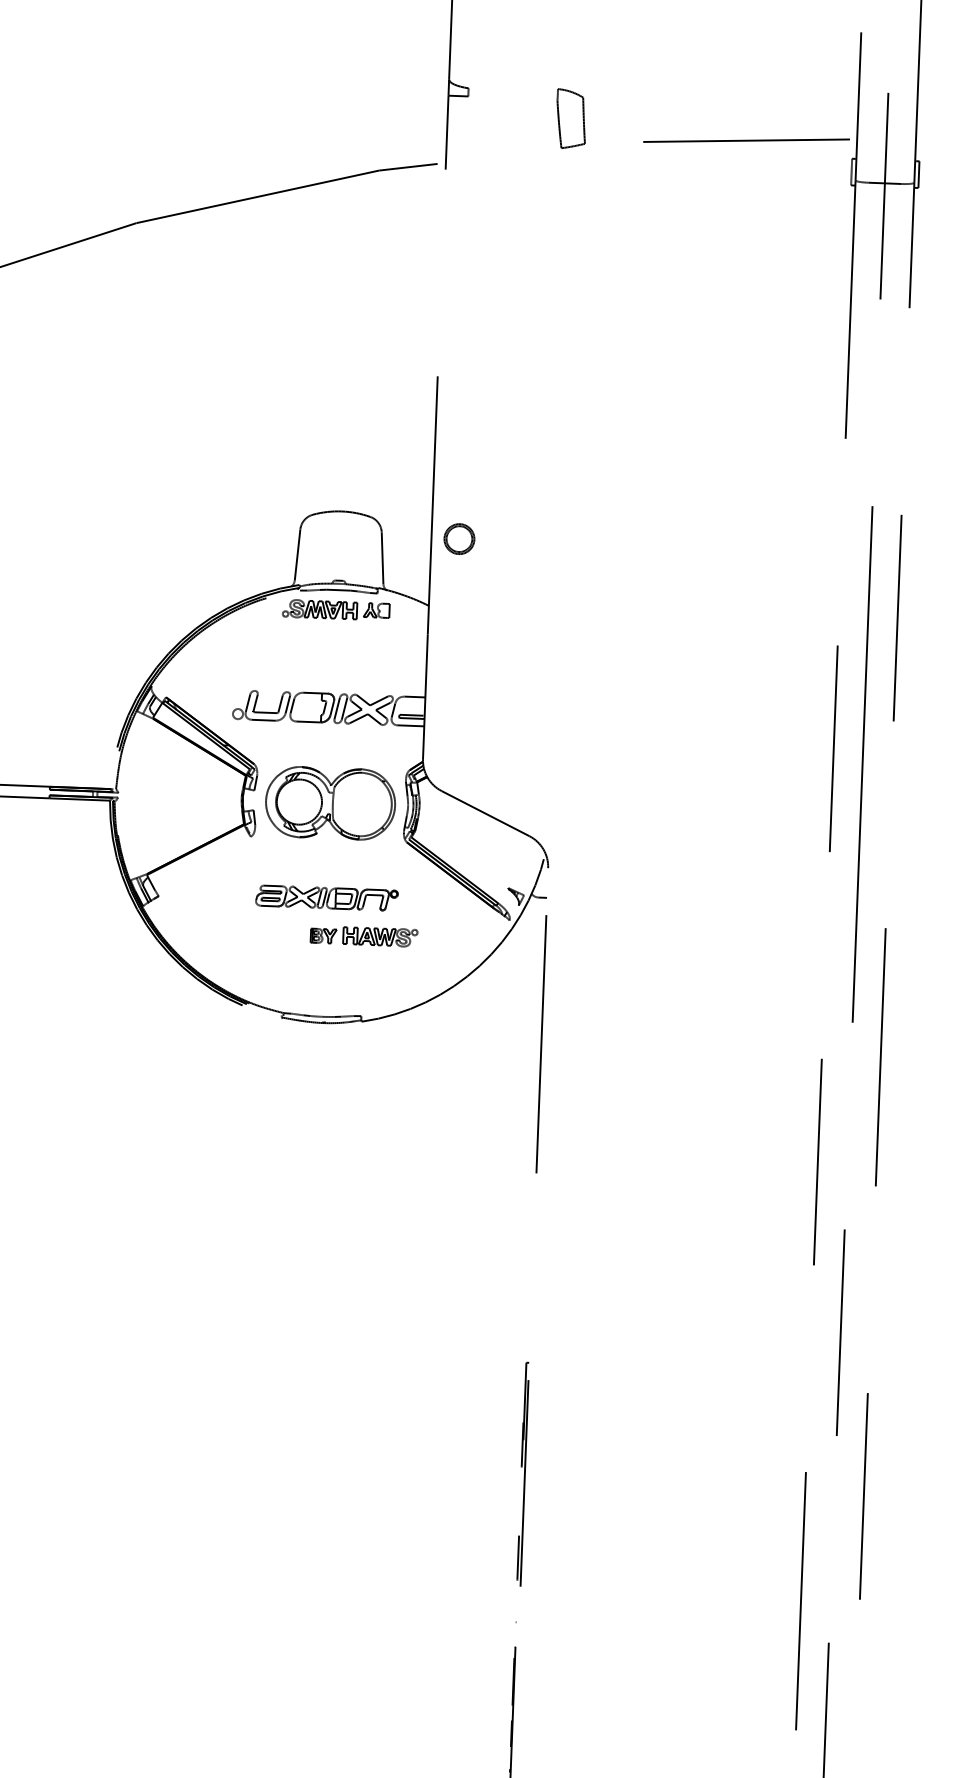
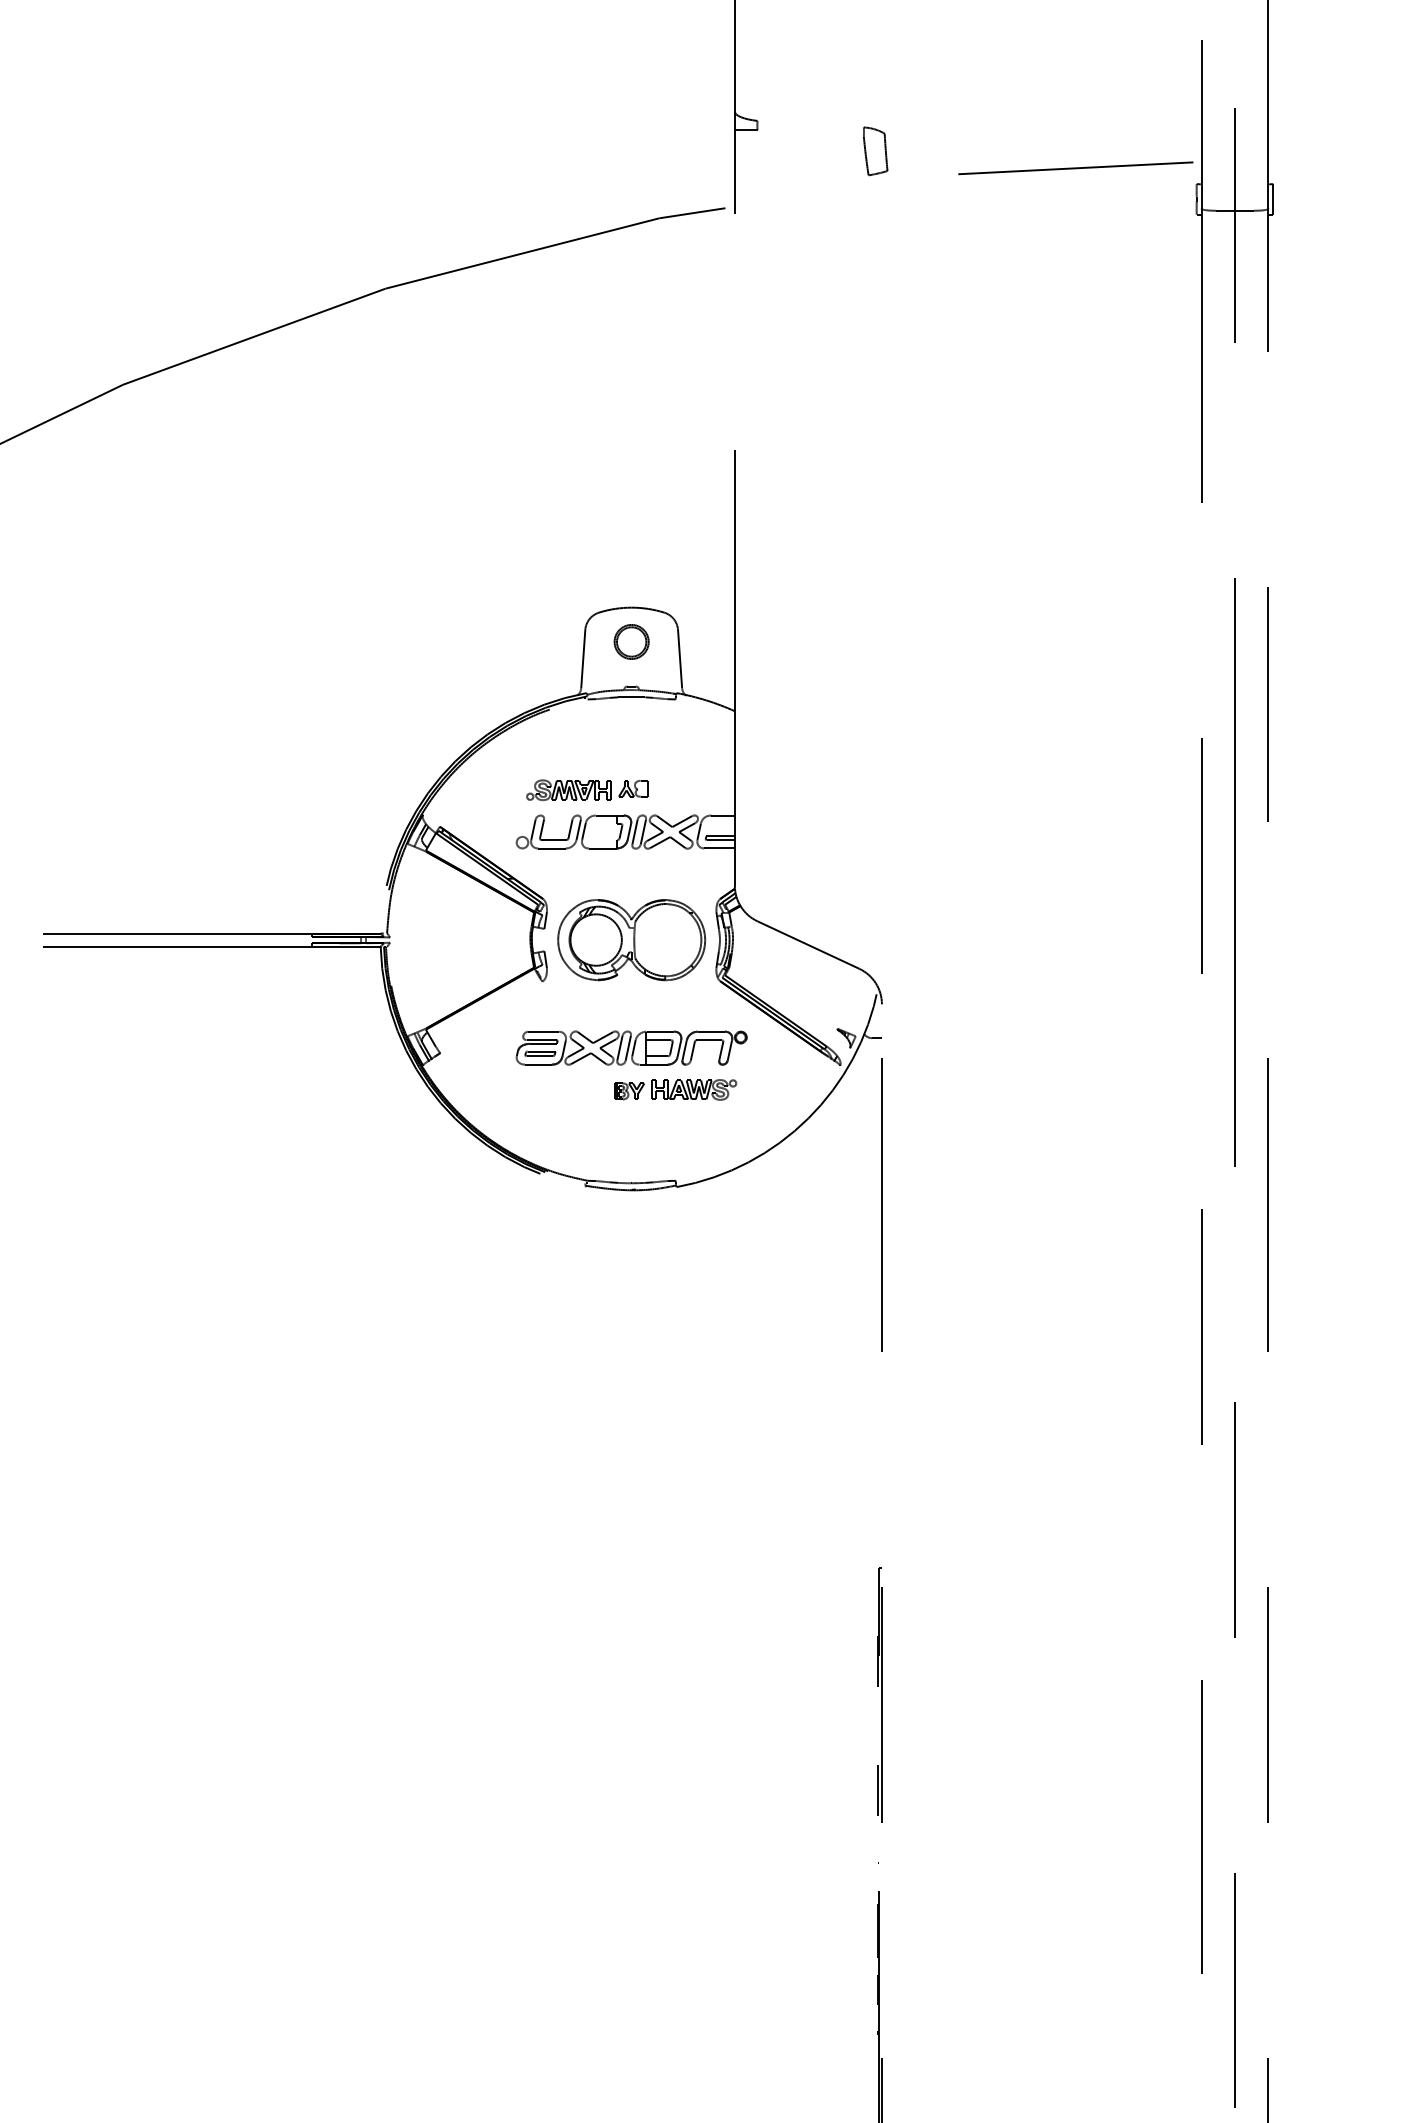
part: (571, 119) -> (875, 151), size x0.71
part: (459, 538) -> (631, 641), moved
part: (336, 610) -> (587, 790), moved
part: (326, 897) -> (631, 1047), size x1.43

